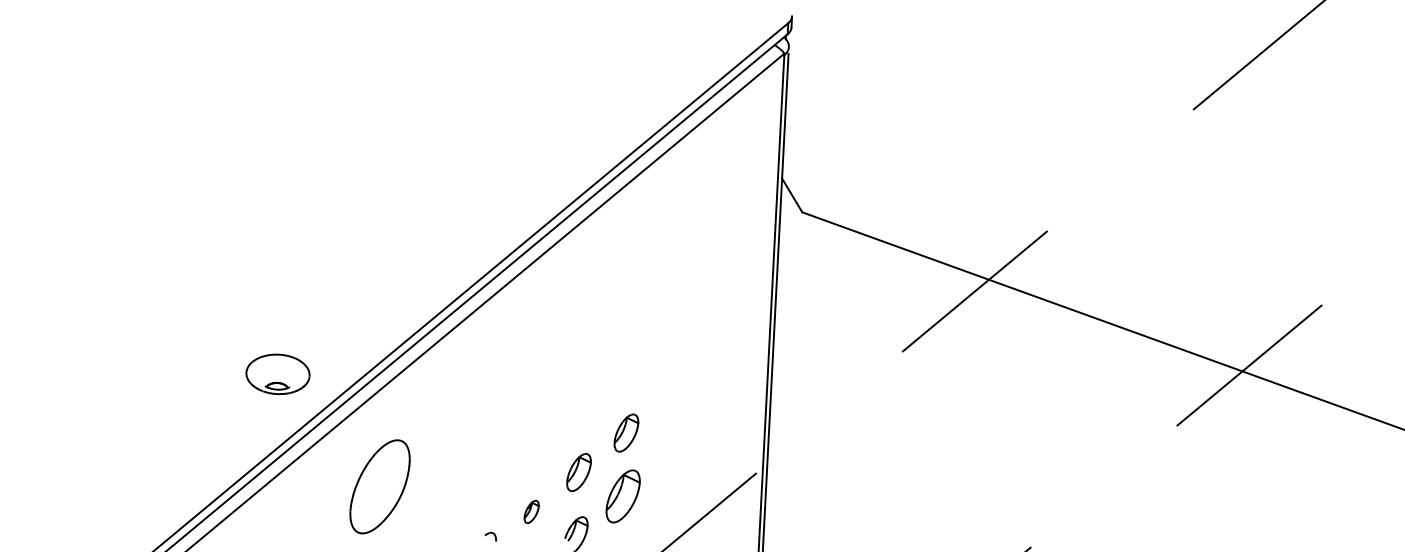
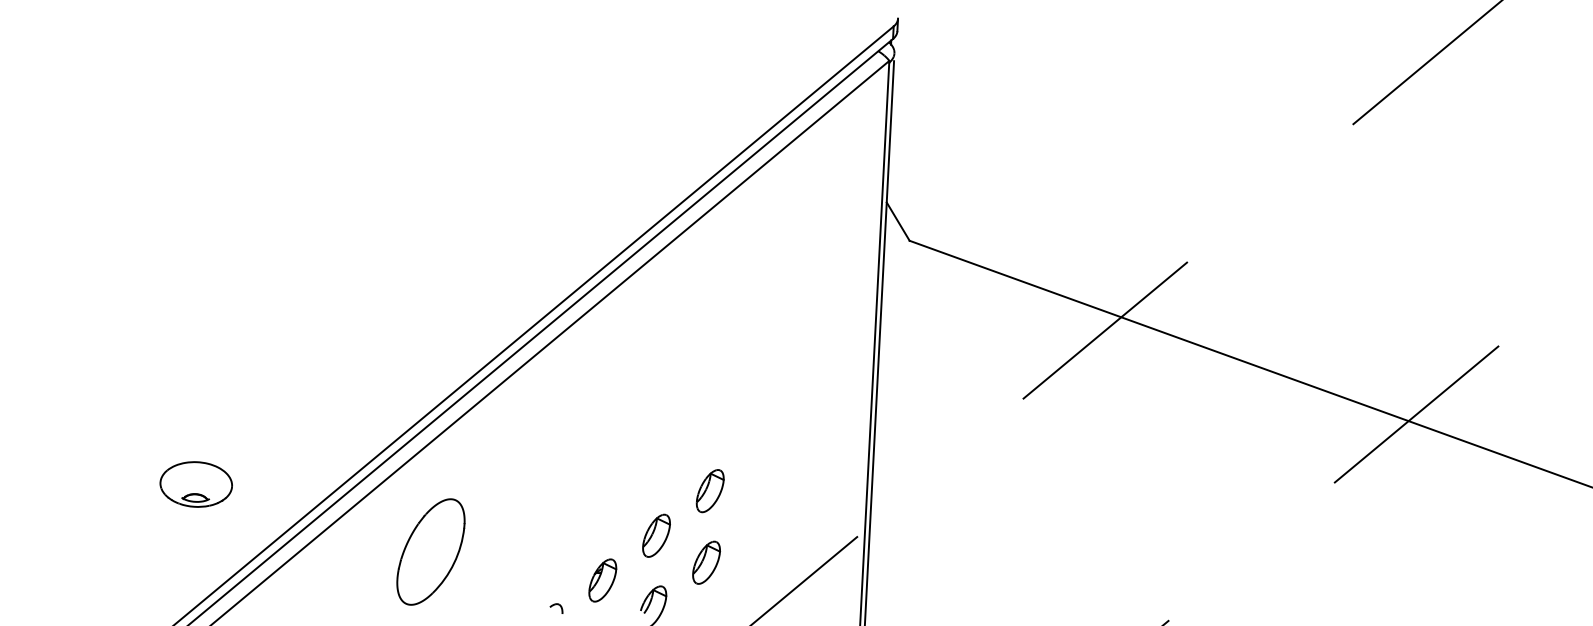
part: (277, 374) -> (195, 484), moved
part: (623, 496) -> (706, 562), size x0.71
part: (531, 511) -> (602, 580), size x1.67

